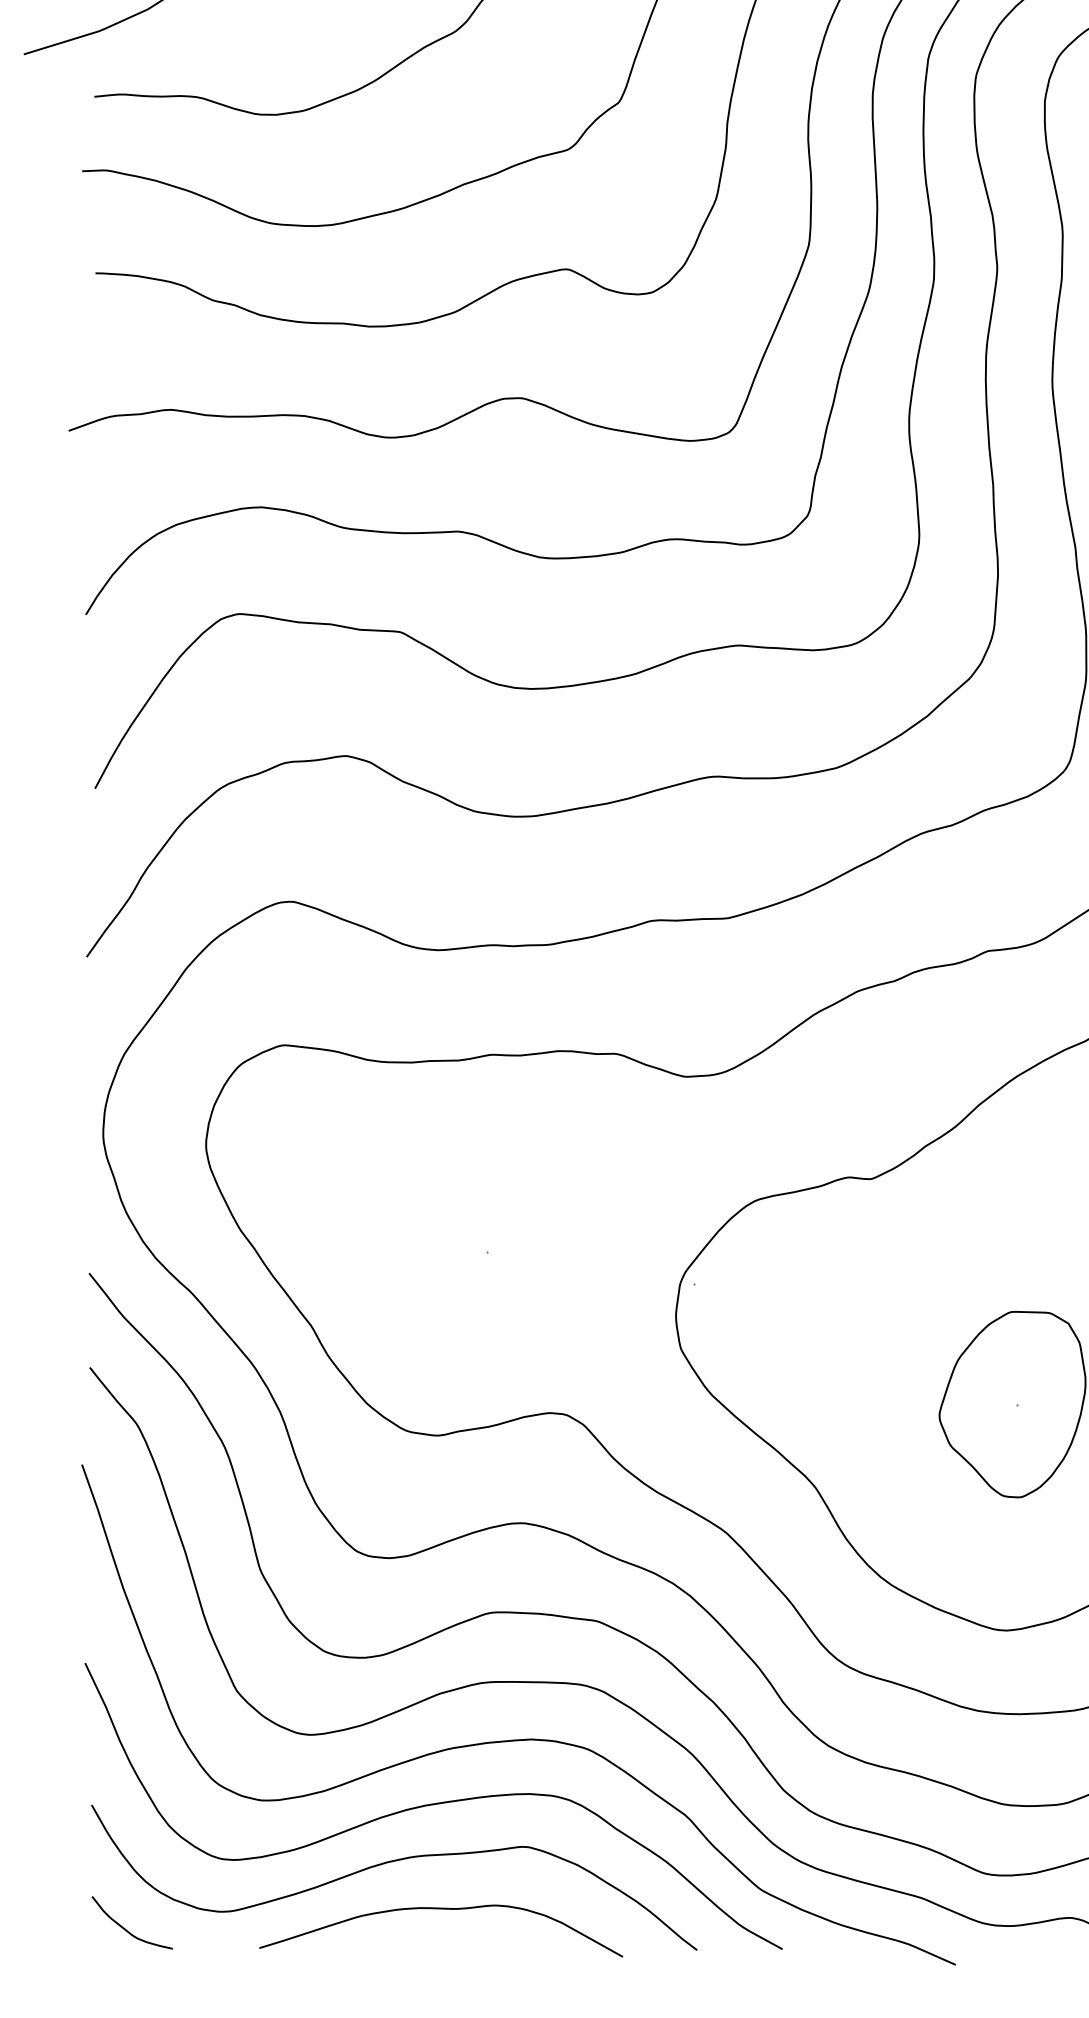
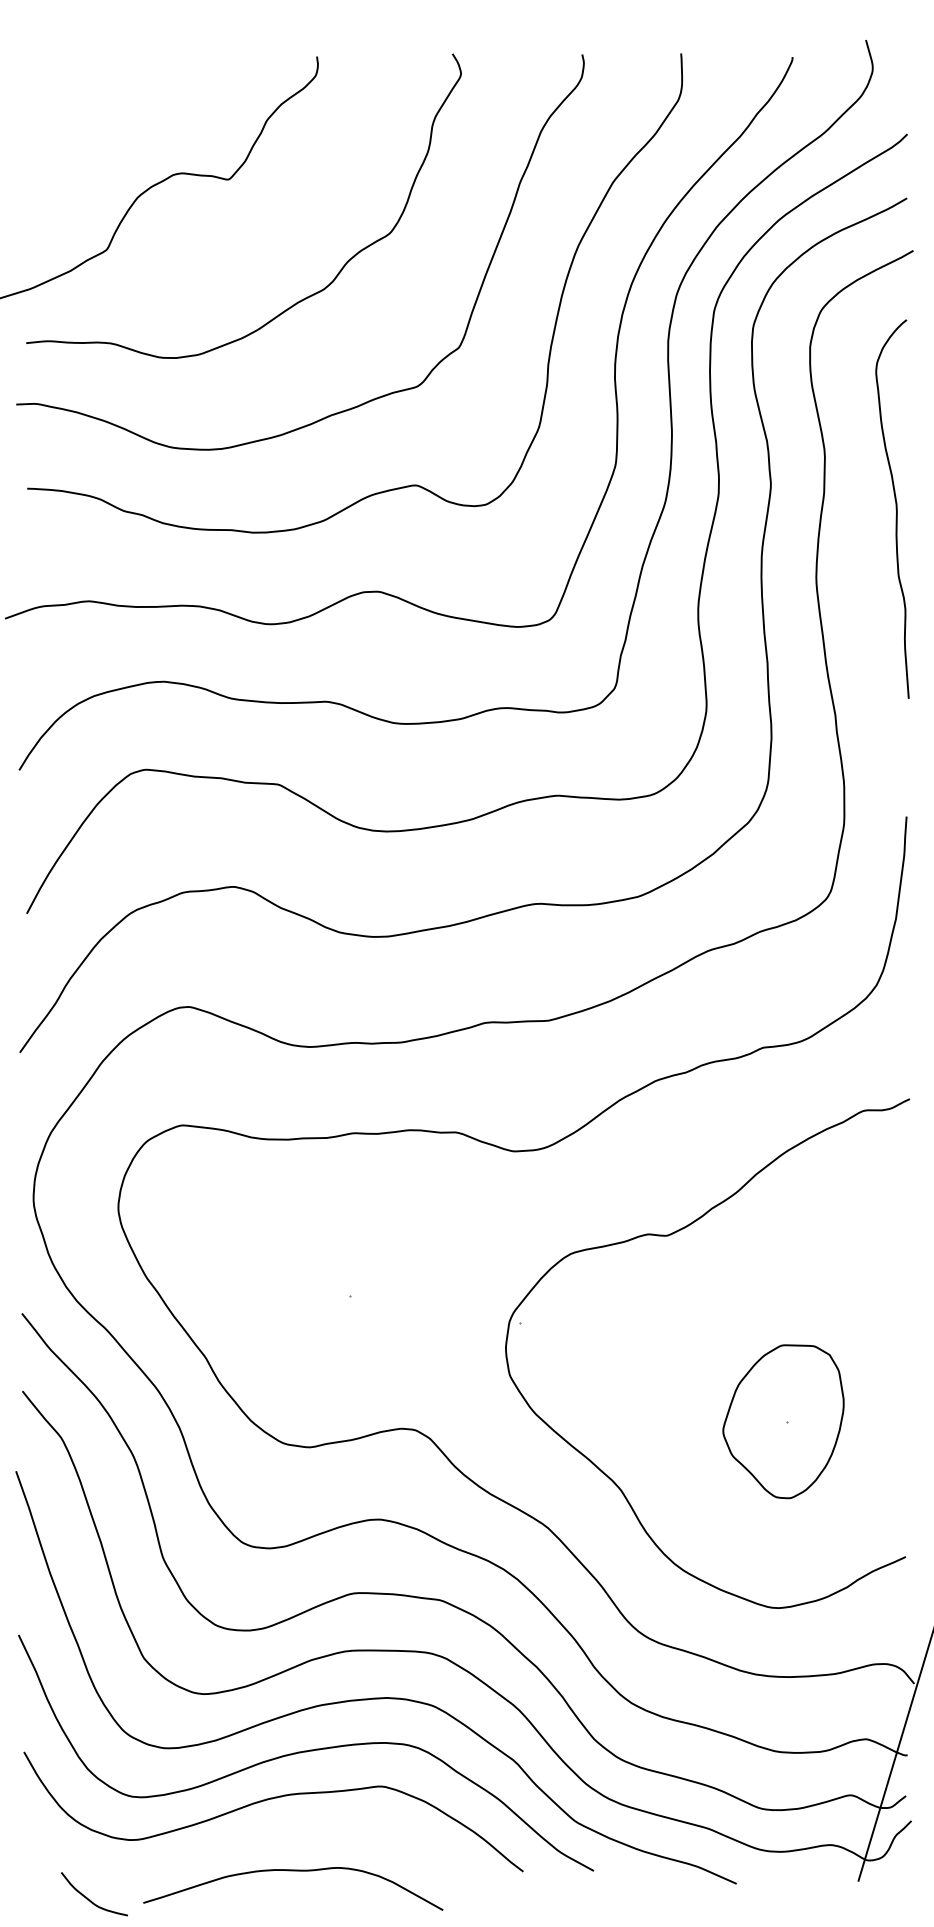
curve: (441, 1909) -> (293, 1871), moved
curve: (128, 1930) -> (91, 1900), moved

